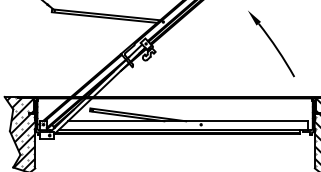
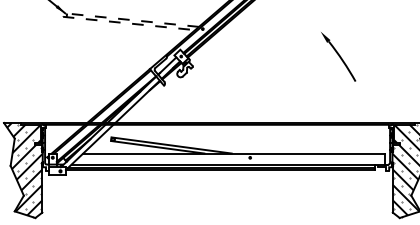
line: (52, 9) -> (63, 13), solid -> dashed
part: (271, 43) -> (338, 56), size x0.6

